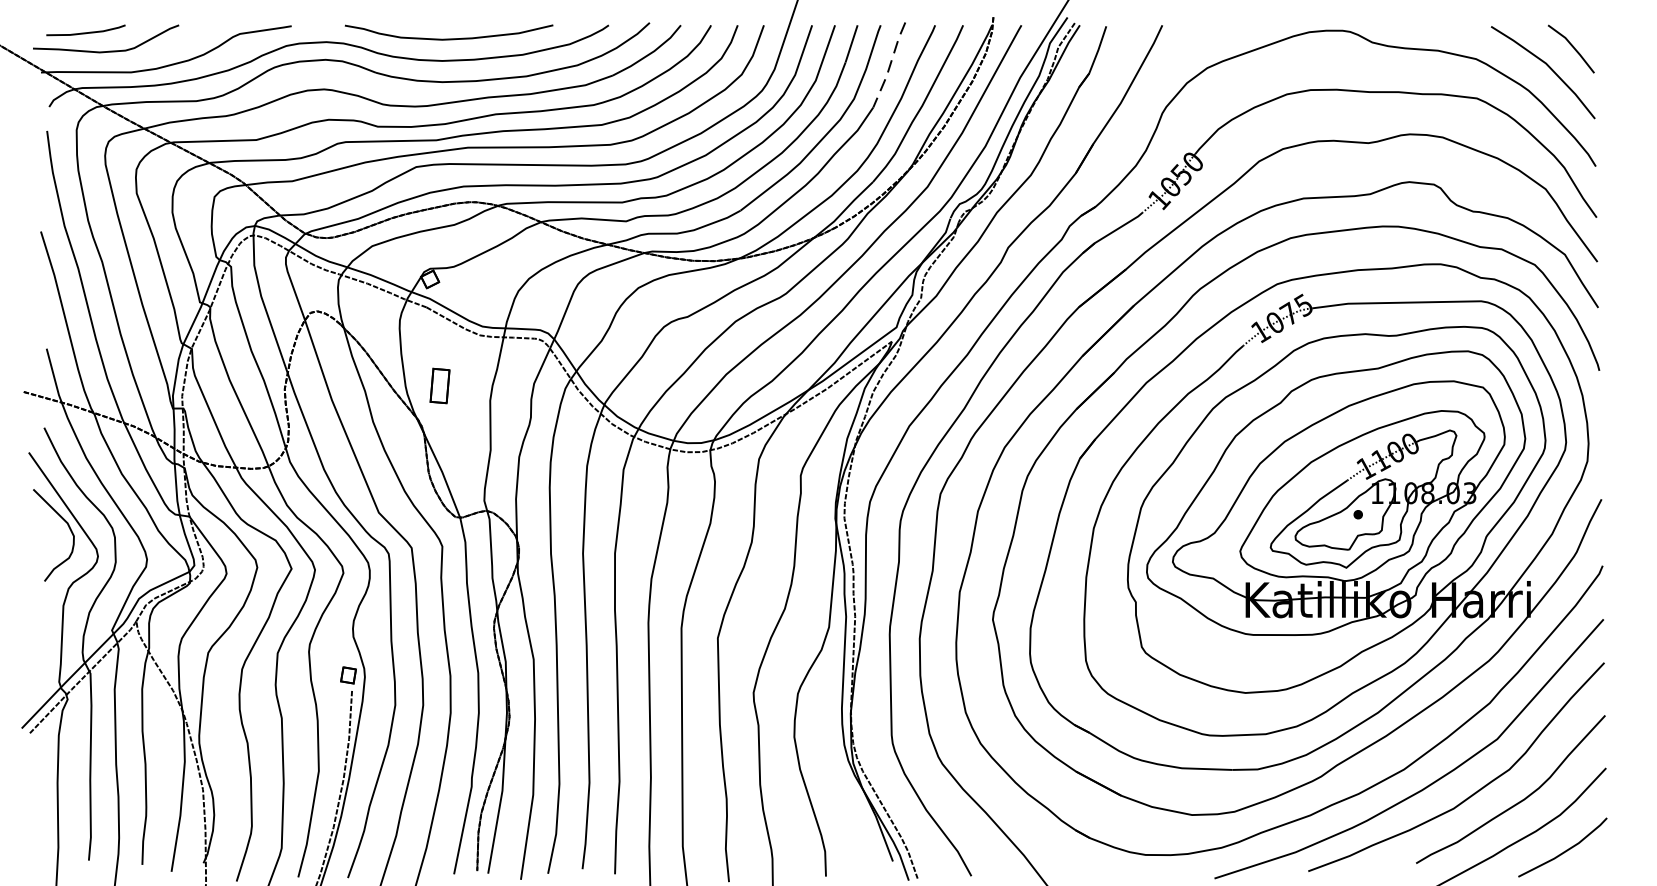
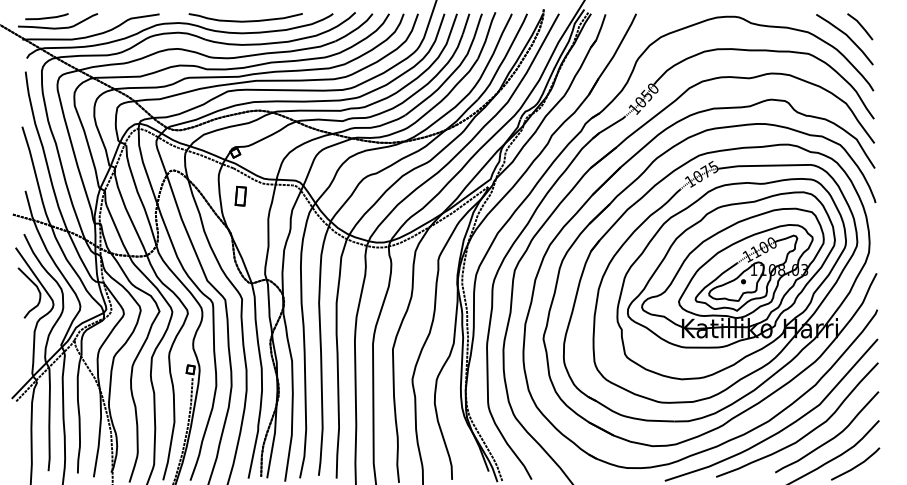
line: (890, 64) -> (487, 35), dashed -> solid
part: (439, 384) -> (240, 195), moved

